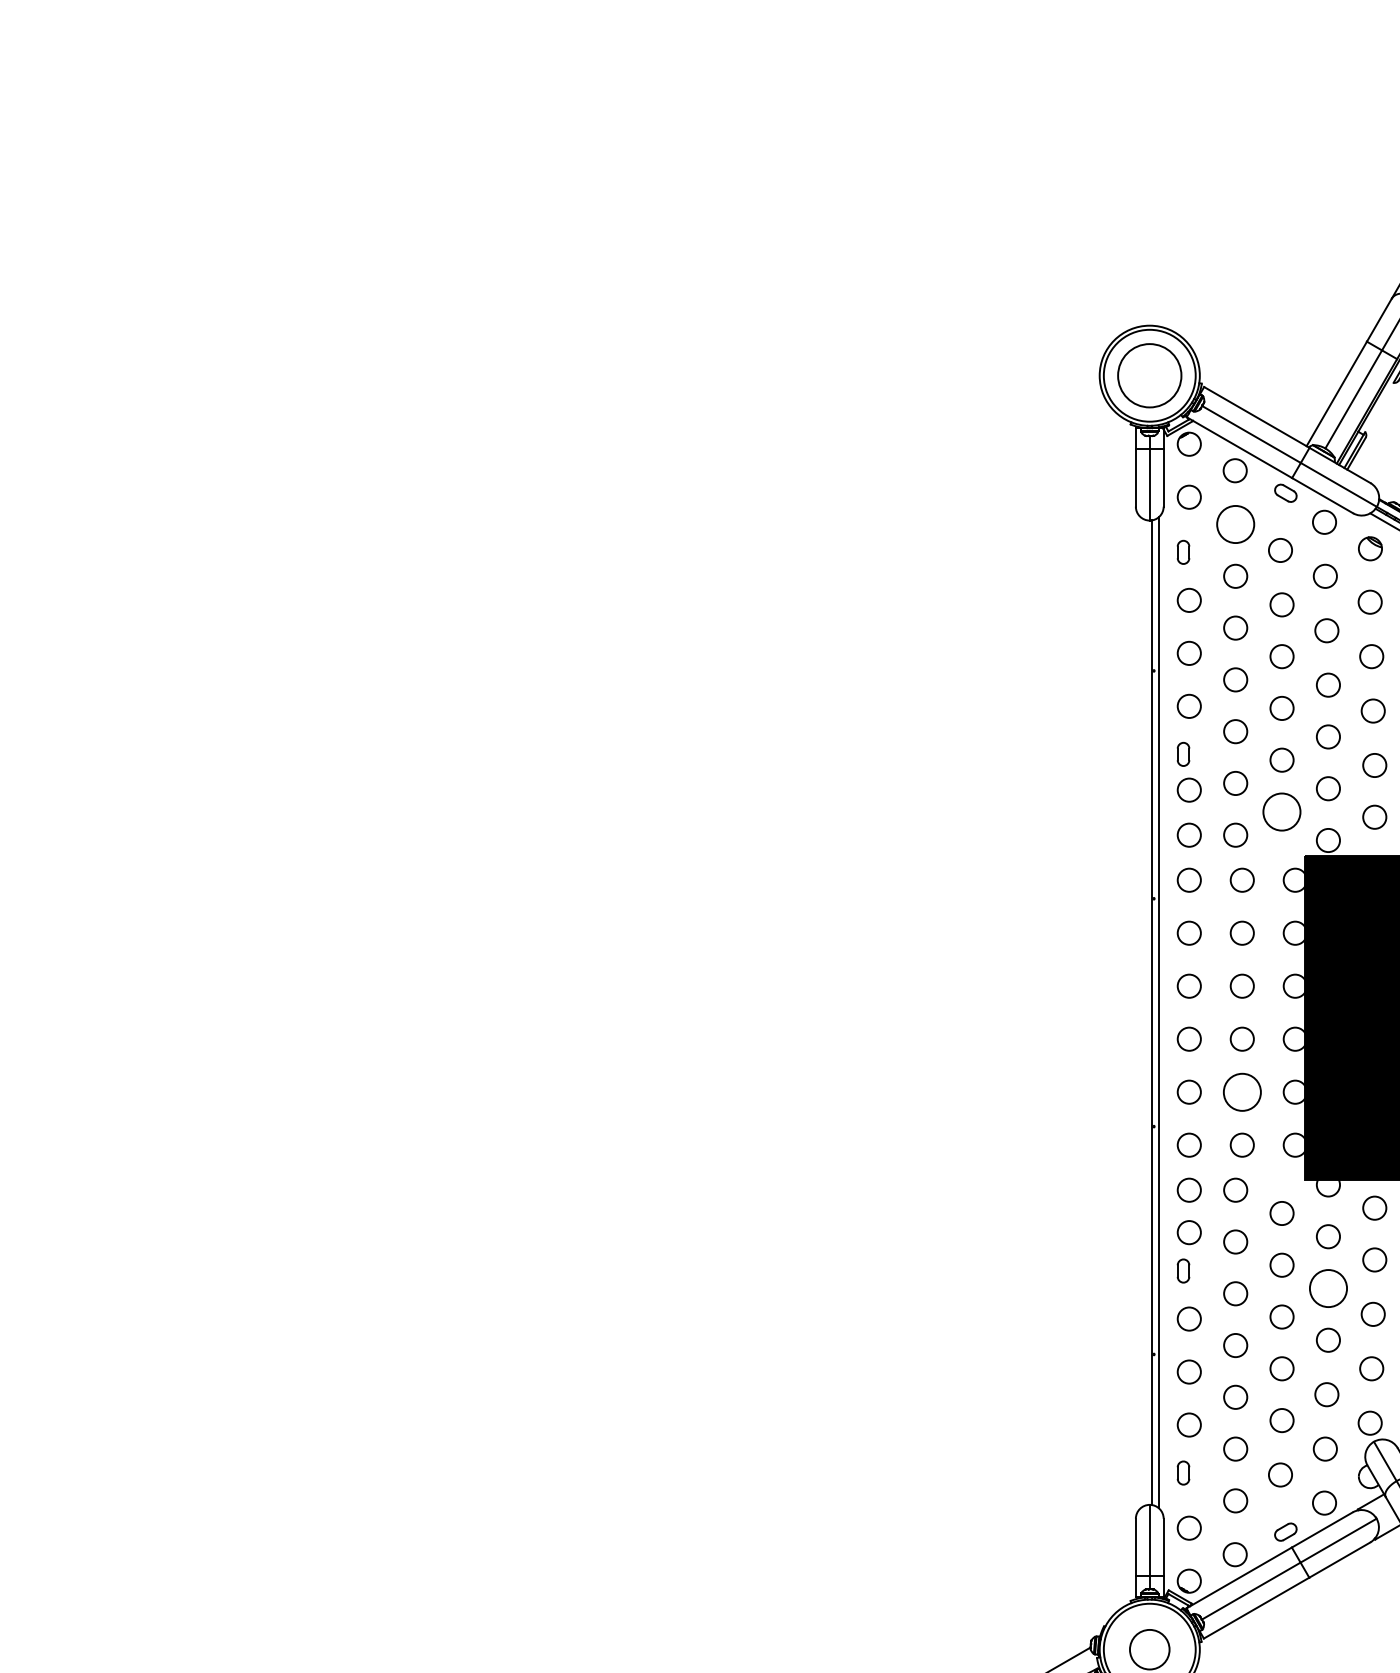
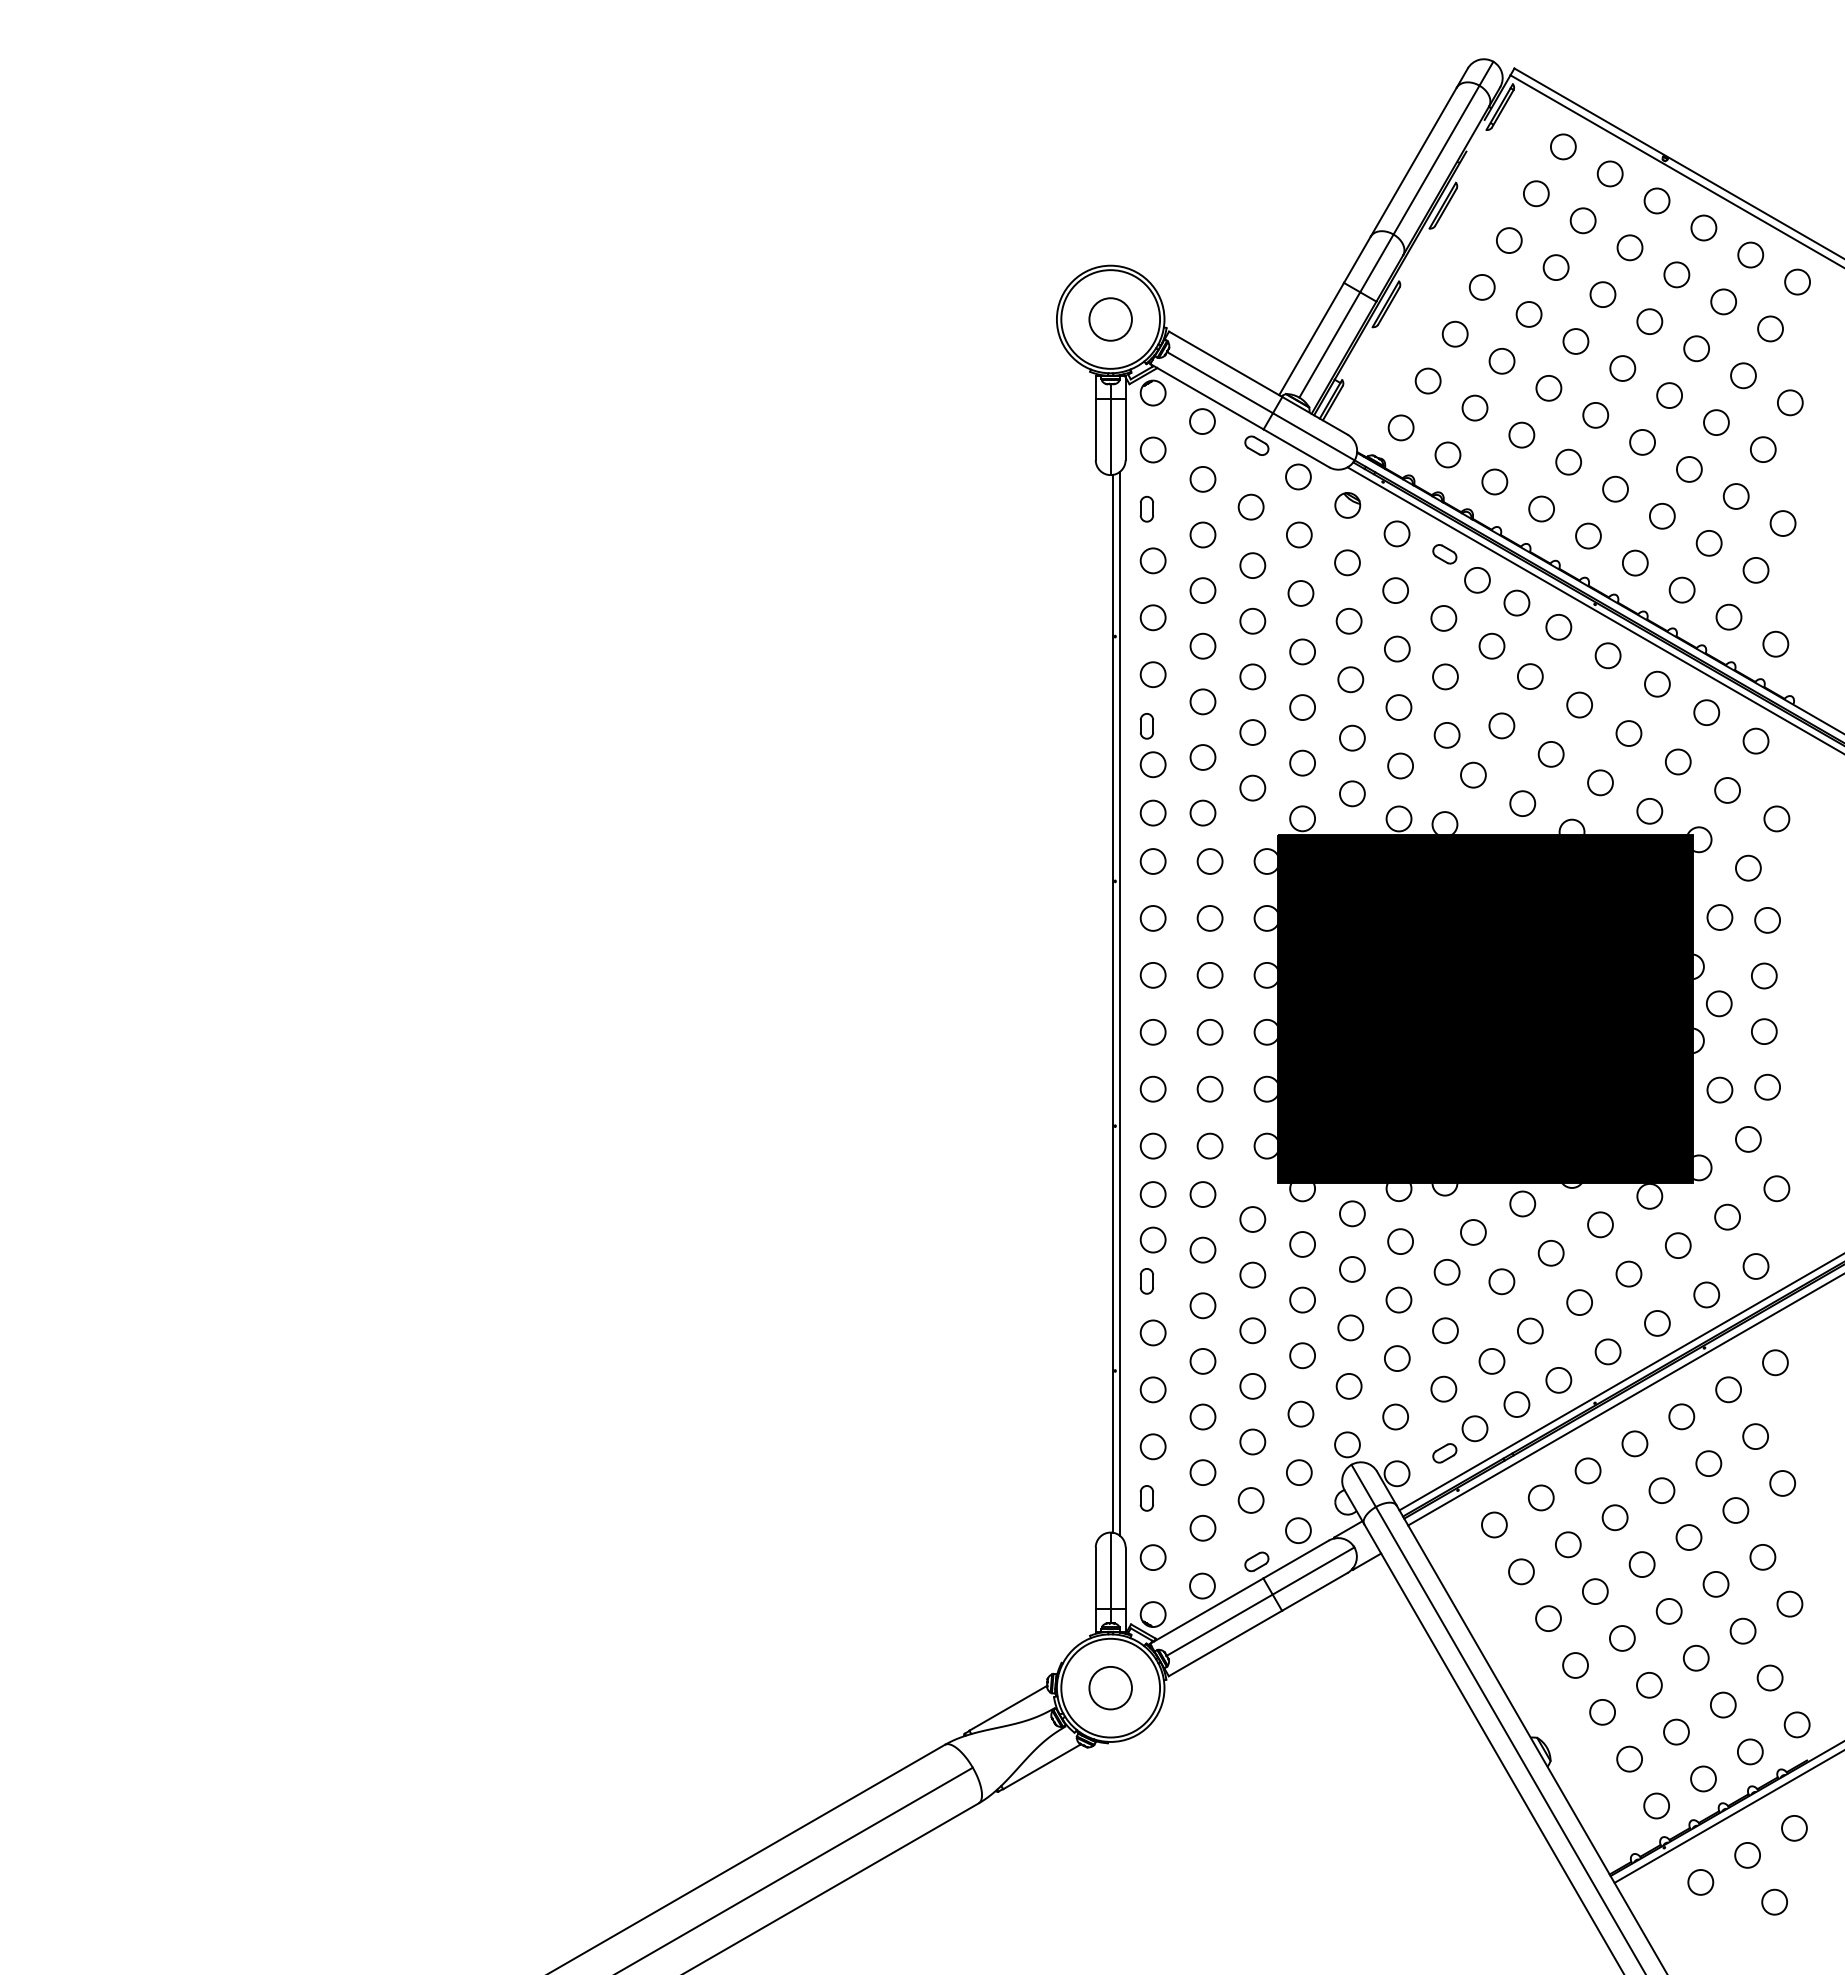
circle: (1149, 375) -> (1110, 319), size x0.62
circle: (1235, 524) -> (1202, 479), size x0.62
circle: (1281, 811) -> (1252, 787), size x0.62
circle: (1241, 1091) -> (1209, 1088), size x0.62
circle: (1328, 1287) -> (1302, 1299), size x0.62

